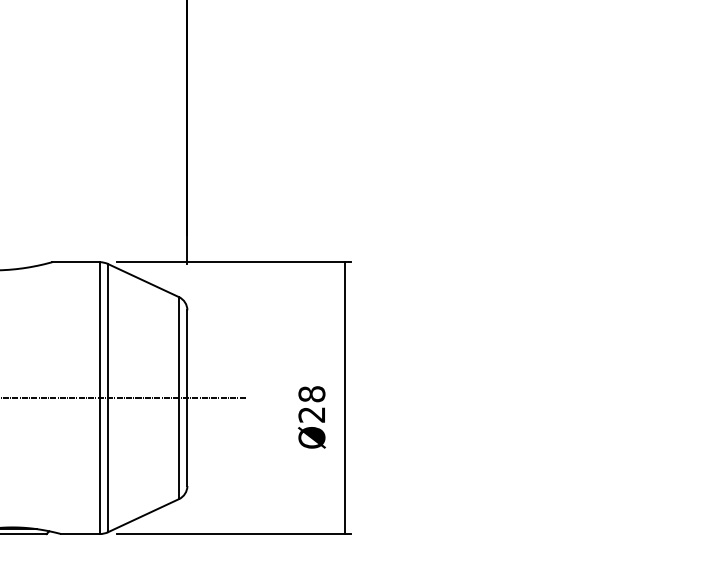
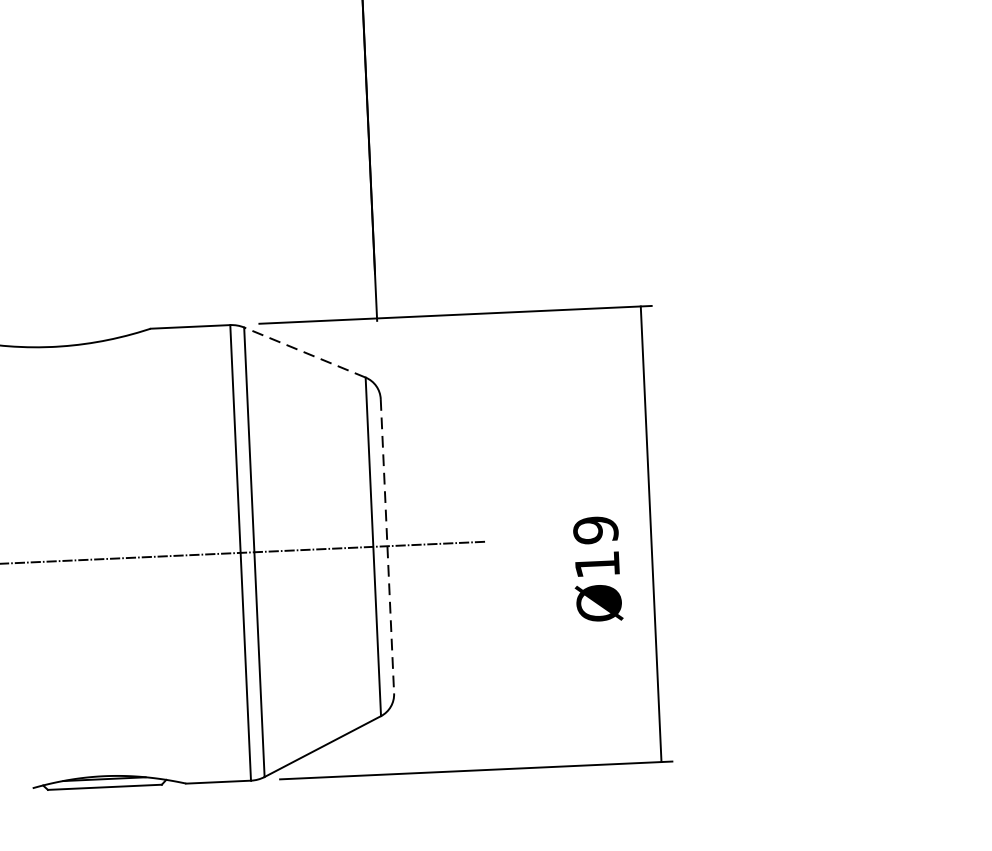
line: (143, 280) -> (304, 352), solid -> dashed
line: (187, 398) -> (387, 546), solid -> dashed
text: (311, 404) -> (595, 547), Ø28 -> Ø19

